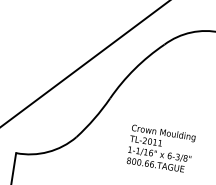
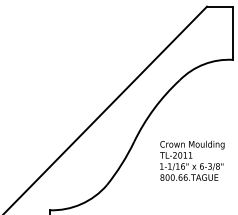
text: (161, 148) -> (192, 160), moved

